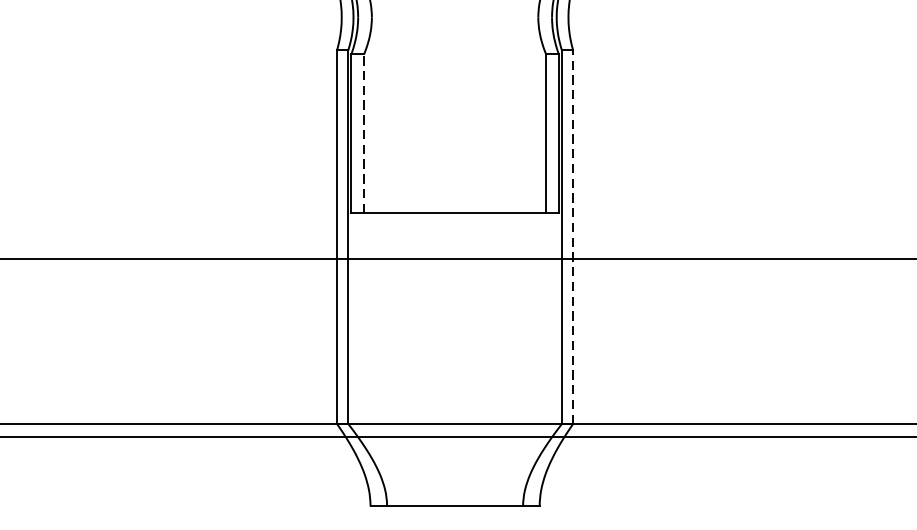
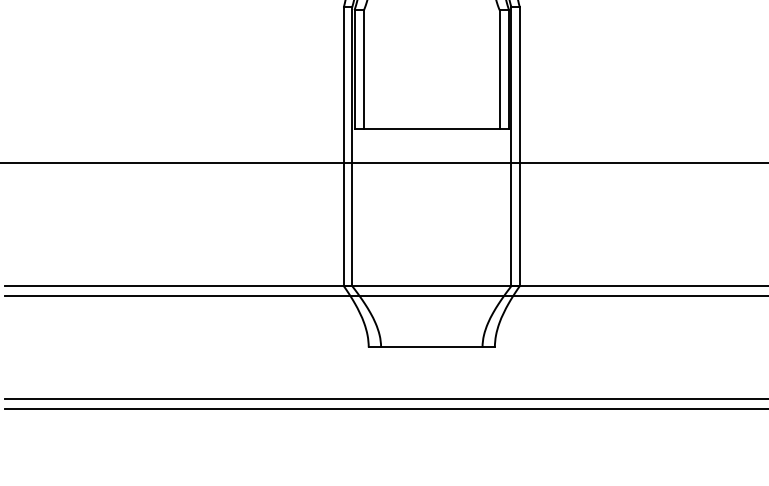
line: (364, 132) -> (364, 68), dashed -> solid
line: (572, 236) -> (519, 146), dashed -> solid

